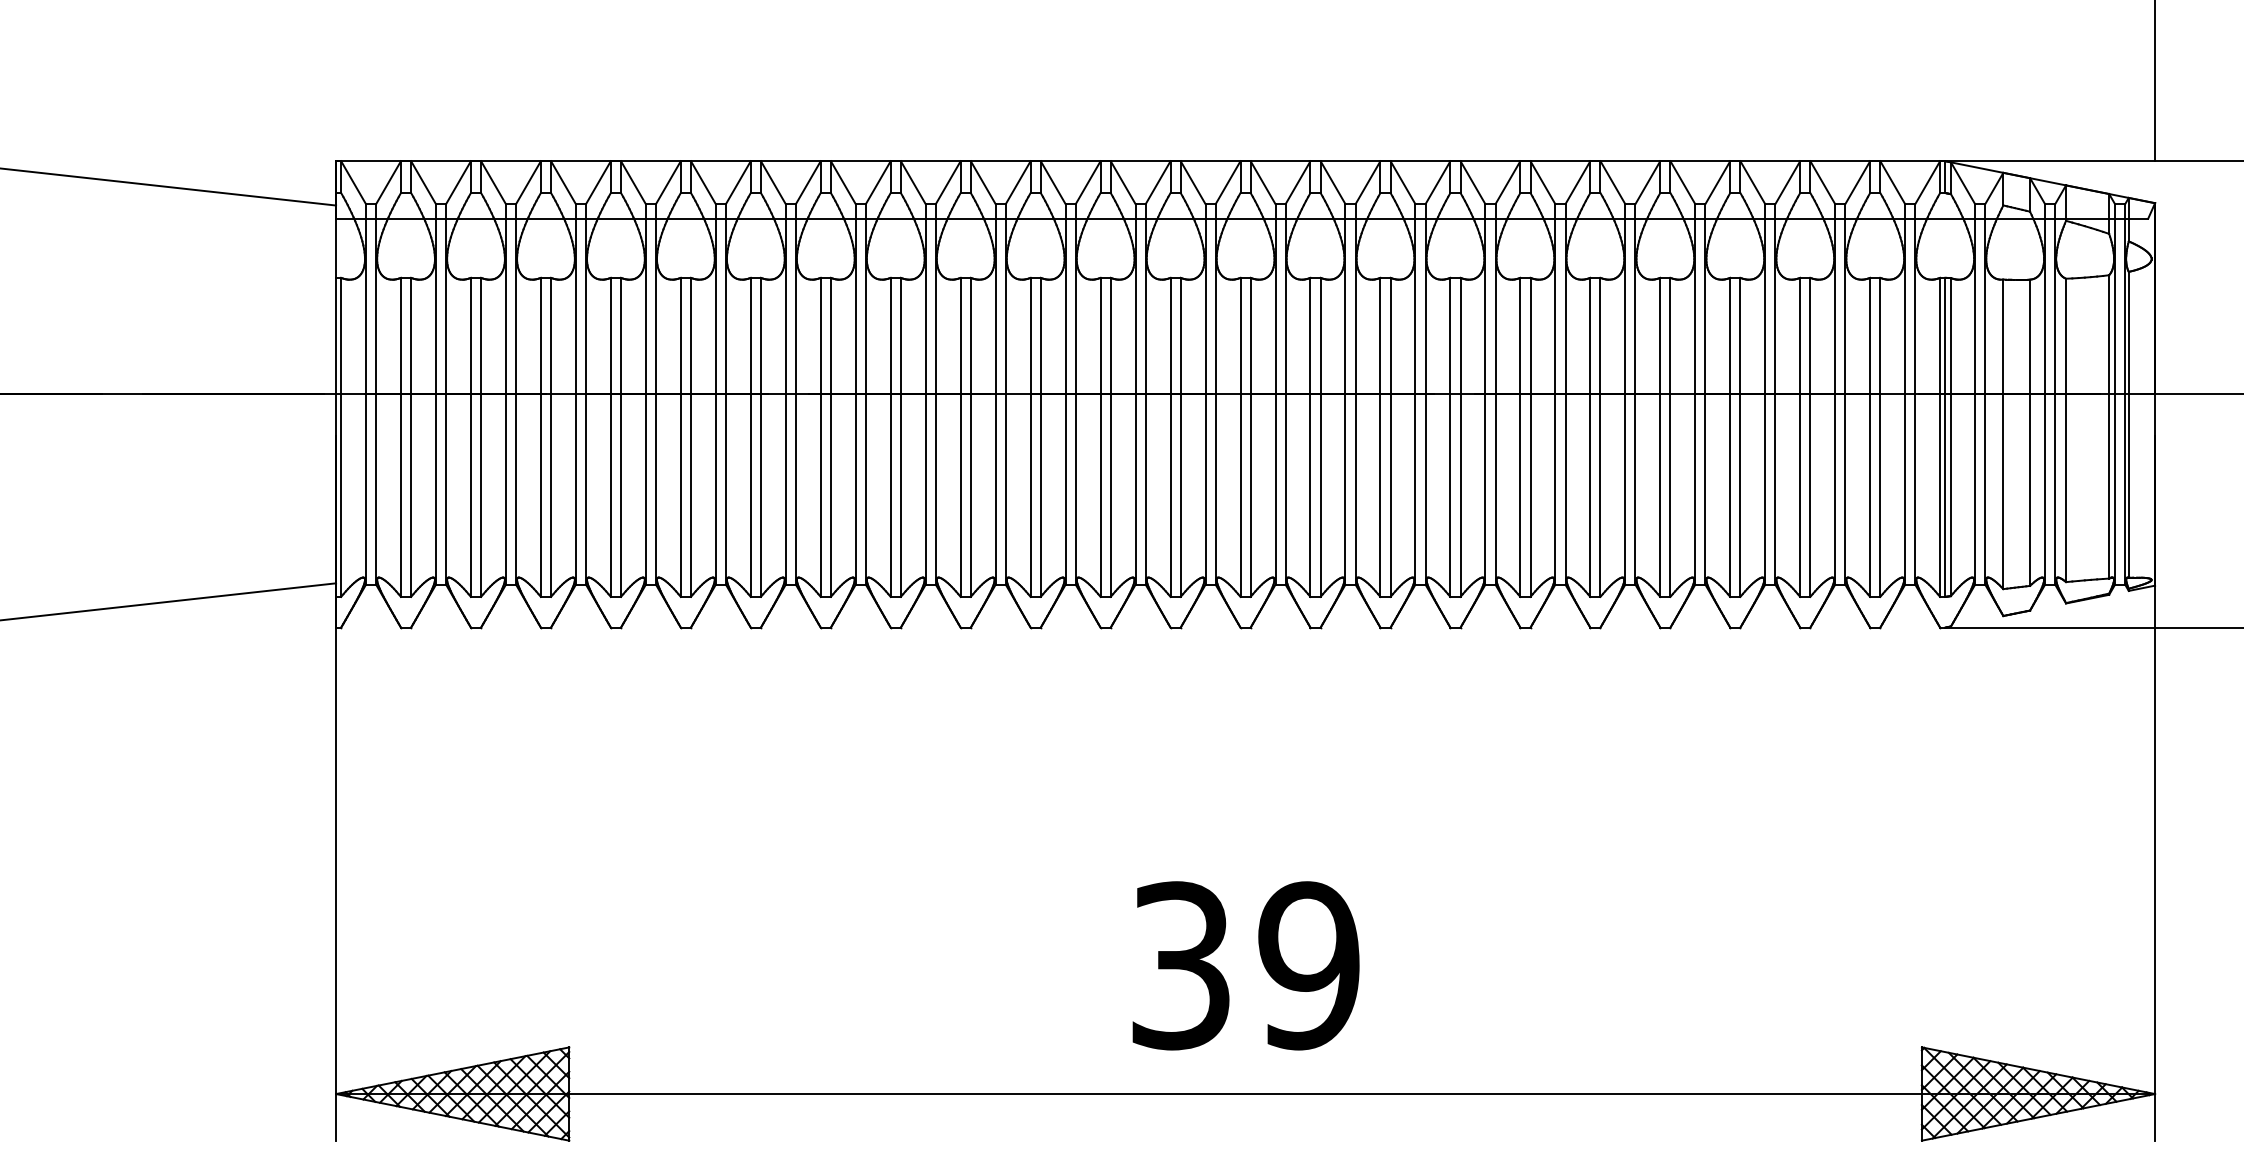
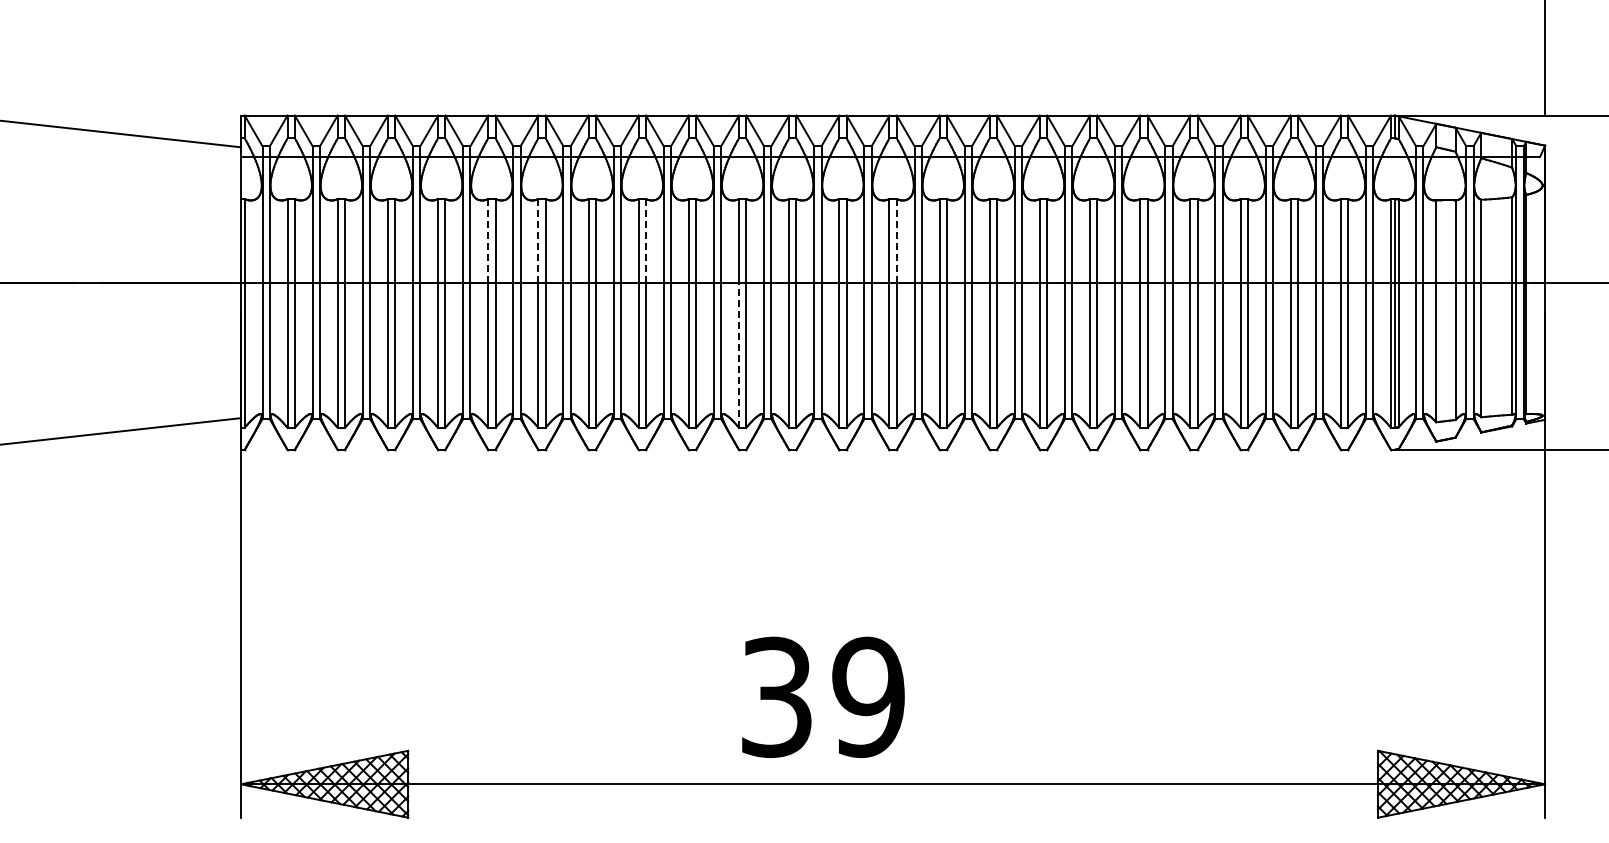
line: (681, 335) -> (488, 240), solid -> dashed
line: (750, 335) -> (538, 240), solid -> dashed
line: (900, 335) -> (645, 240), solid -> dashed
line: (1250, 335) -> (896, 240), solid -> dashed
line: (1029, 495) -> (738, 355), solid -> dashed
text: (1246, 964) -> (823, 696), moved

